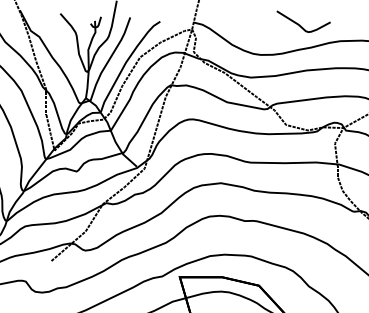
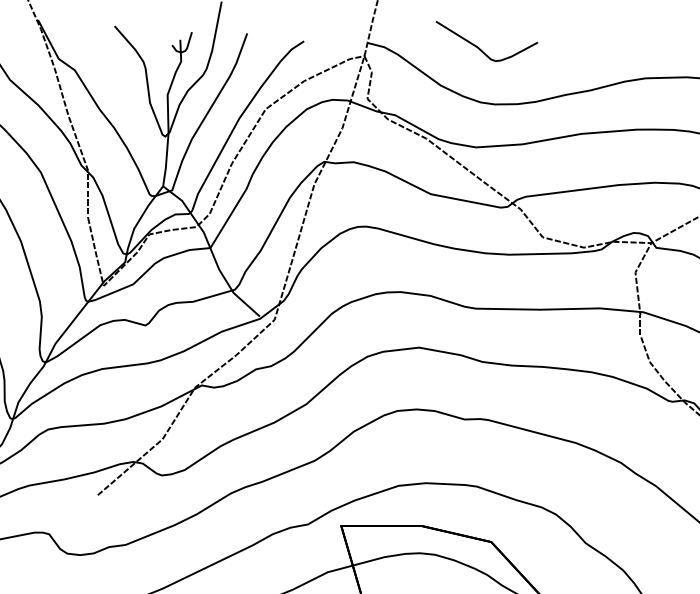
curve: (299, 24) -> (478, 46), moved

